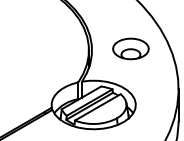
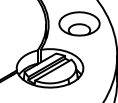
part: (130, 48) -> (79, 23), size x1.43

